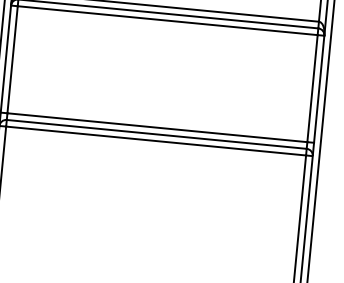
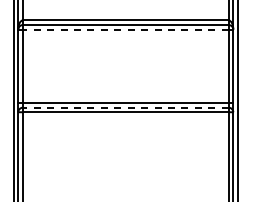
line: (167, 20) -> (125, 29), solid -> dashed
line: (156, 134) -> (125, 107), solid -> dashed

